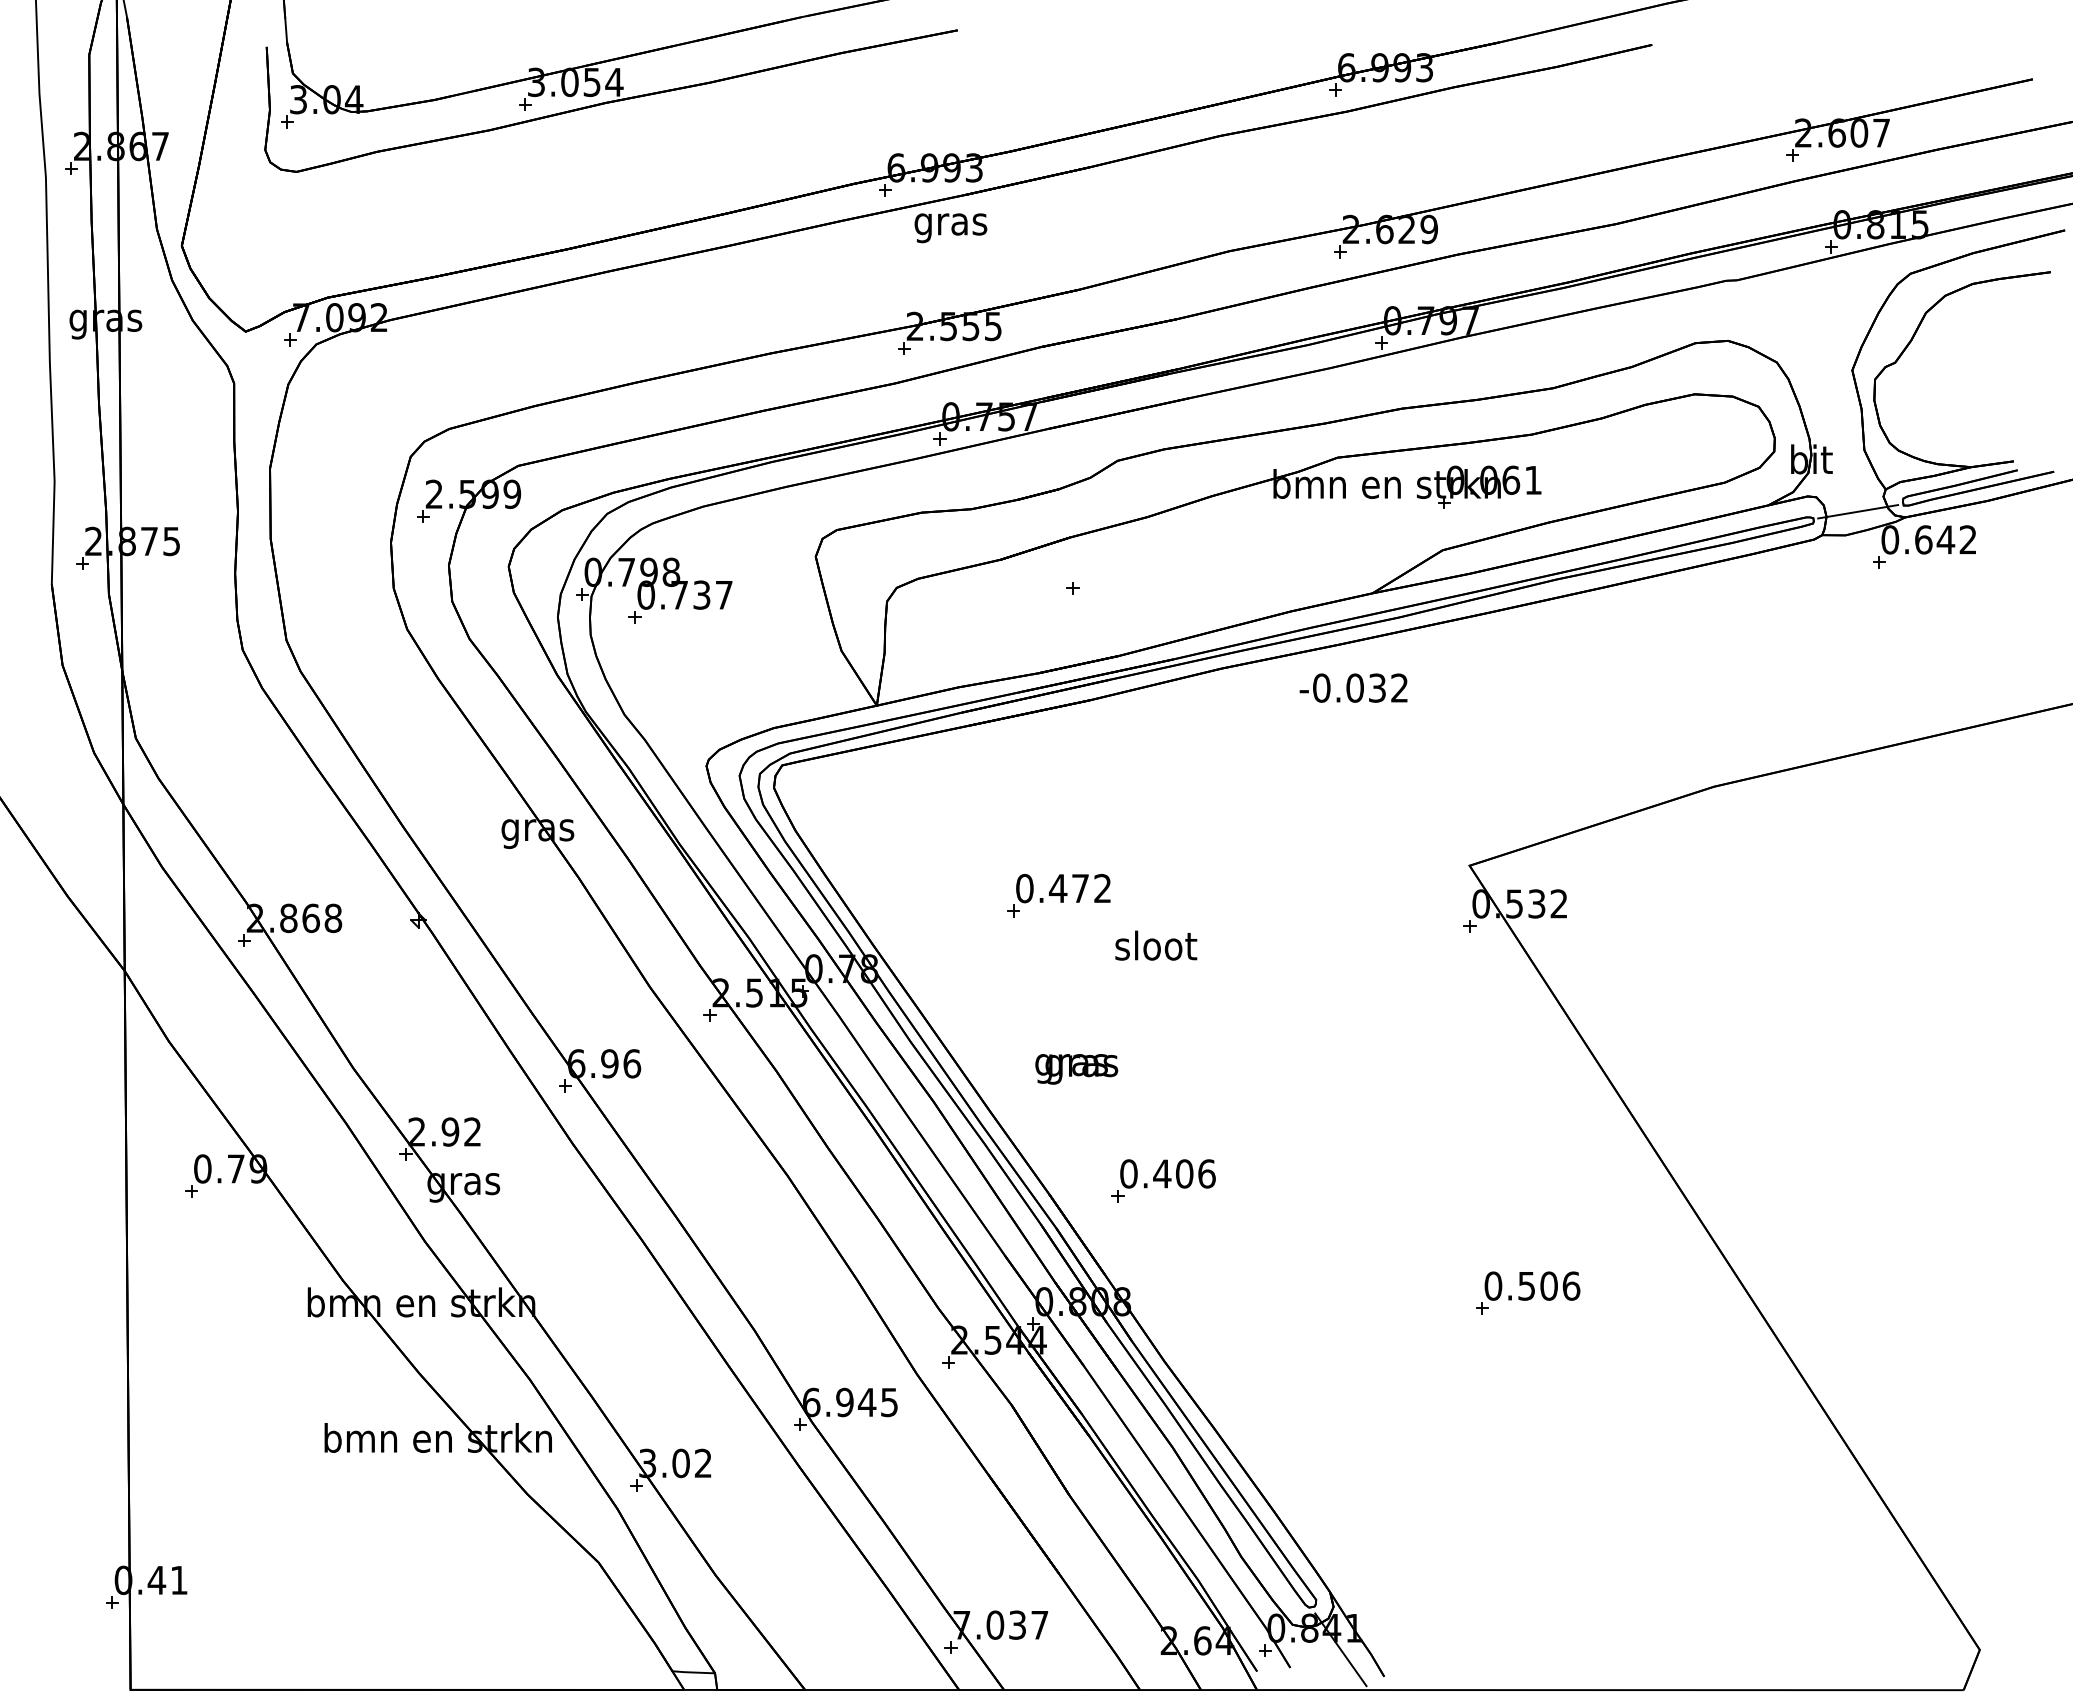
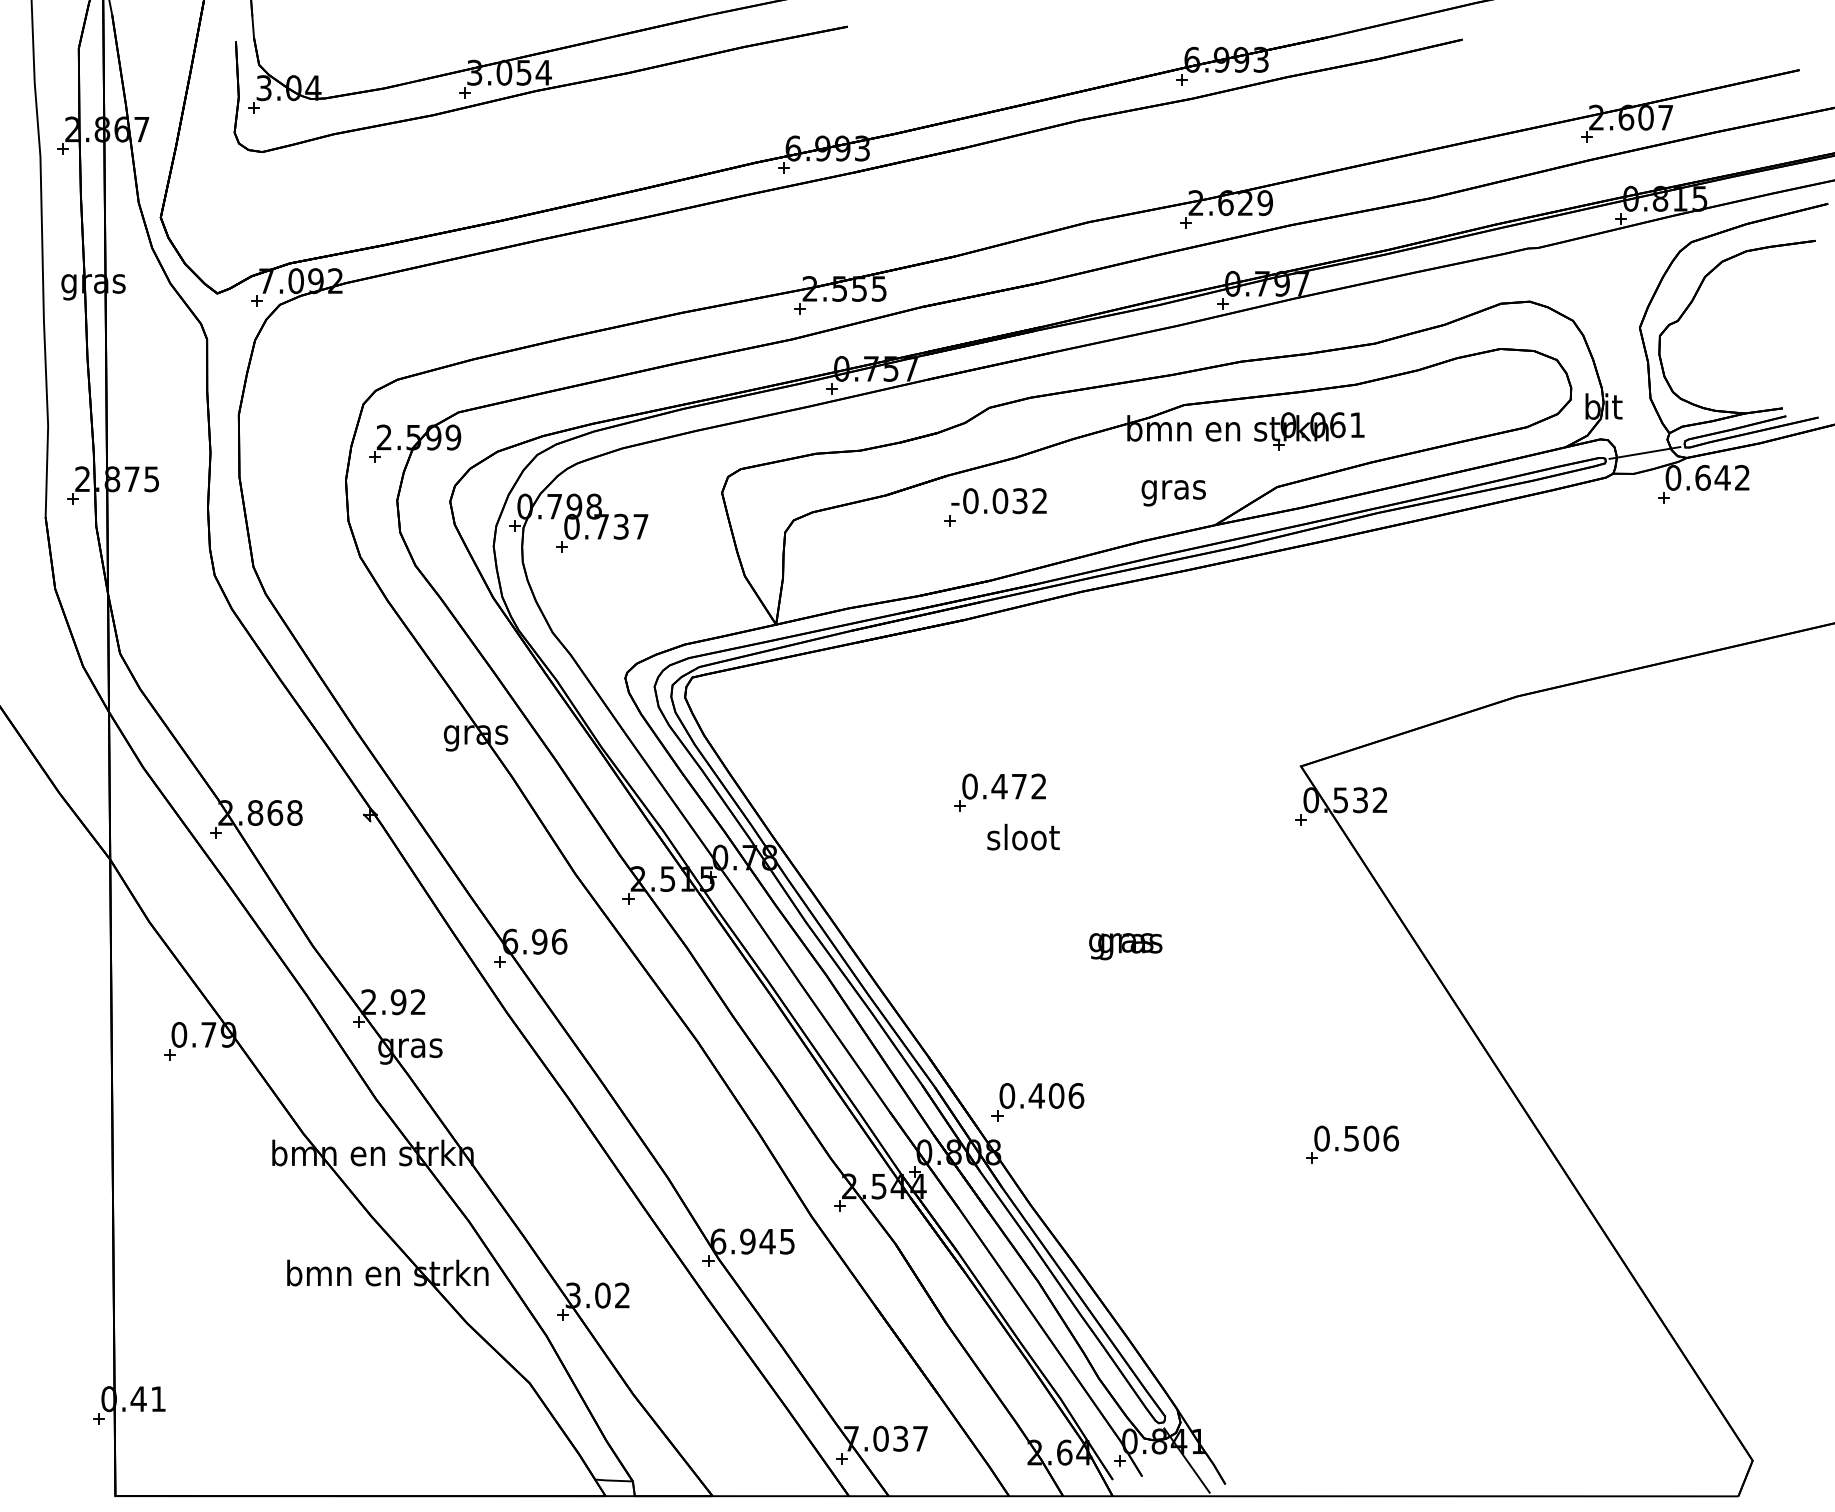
text: (950, 228) -> (1173, 493), moved
text: (1353, 687) -> (998, 500), moved
part: (1058, 895) -> (999, 792), moved
text: (1076, 1069) -> (1125, 946), moved
part: (1163, 1180) -> (1037, 1101), moved

